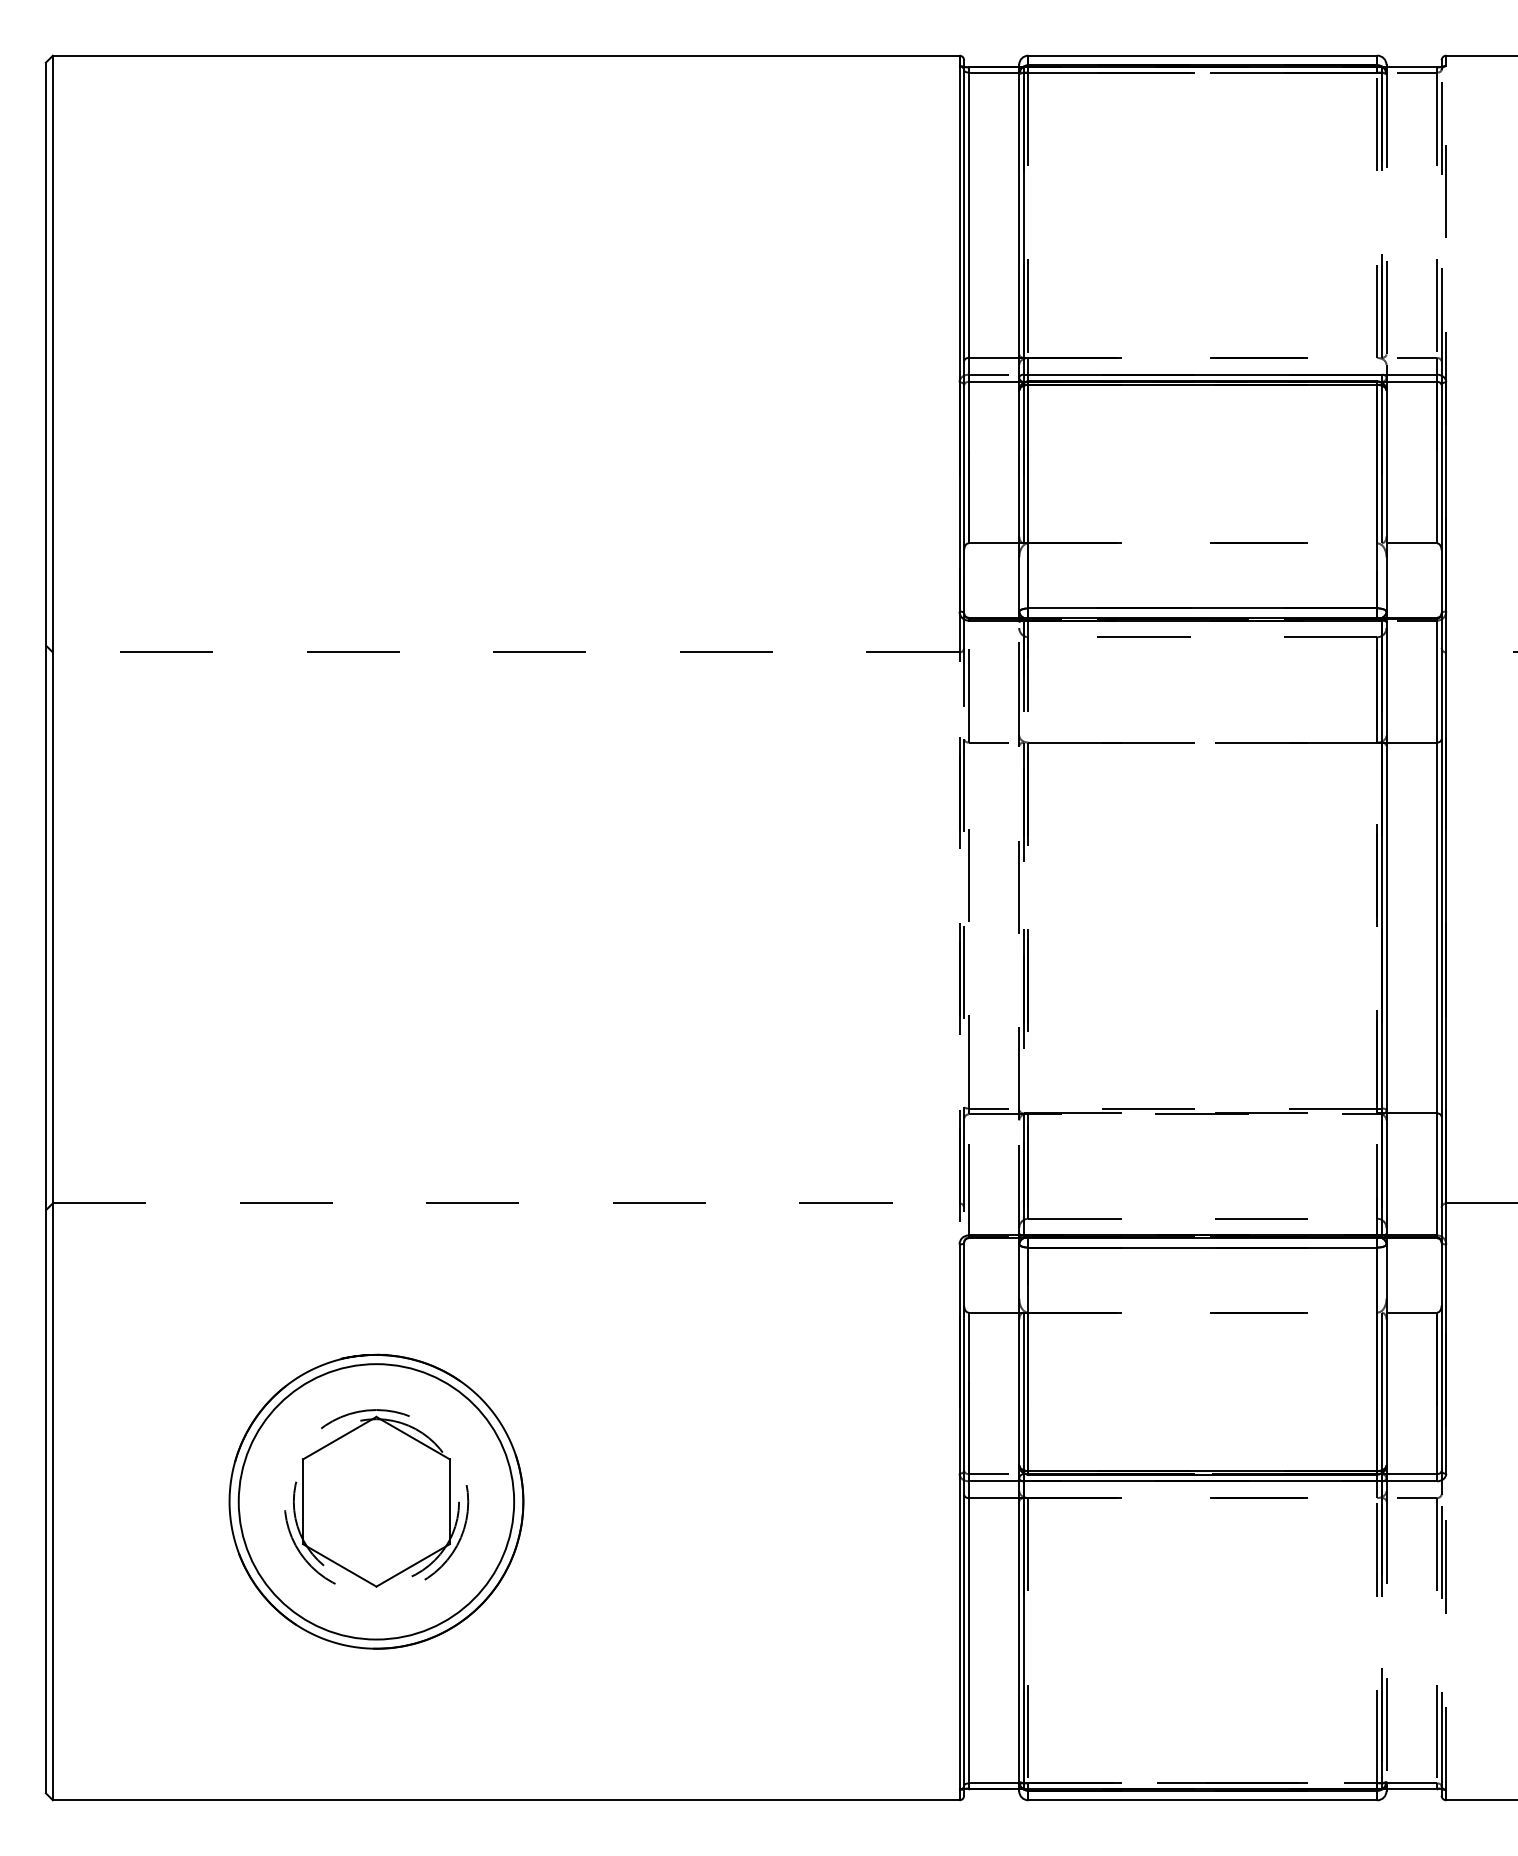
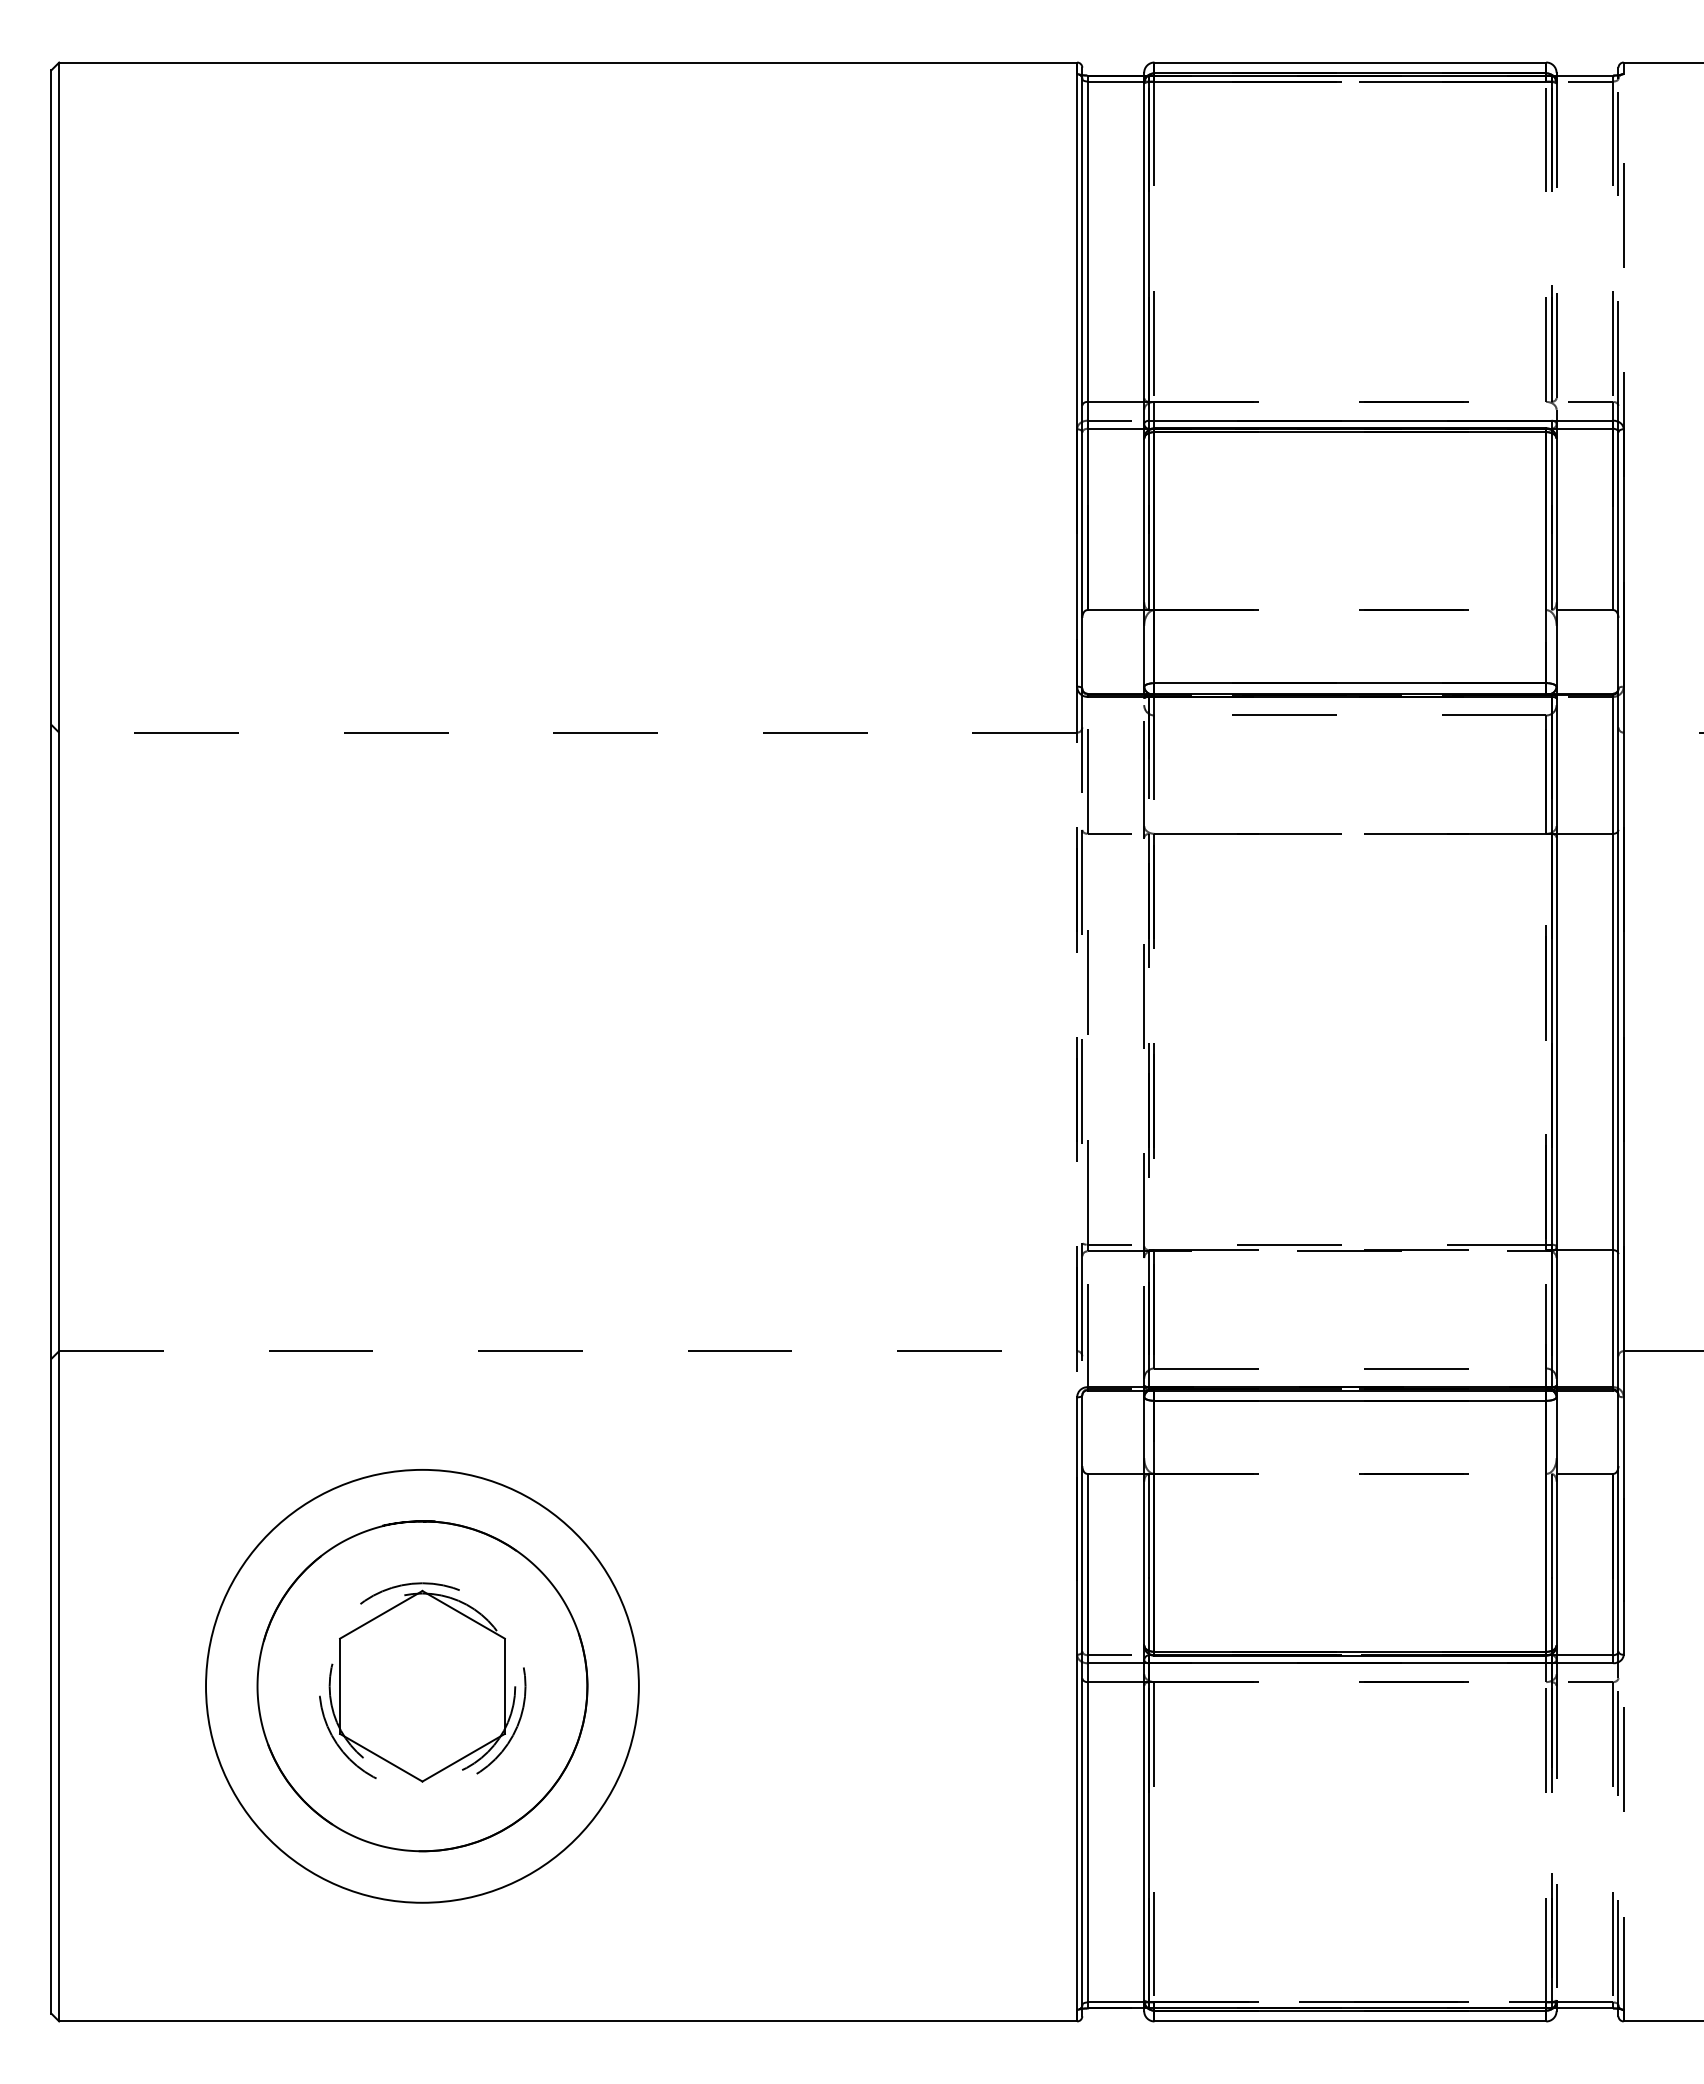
circle: (376, 1501) -> (422, 1685), size x1.4

